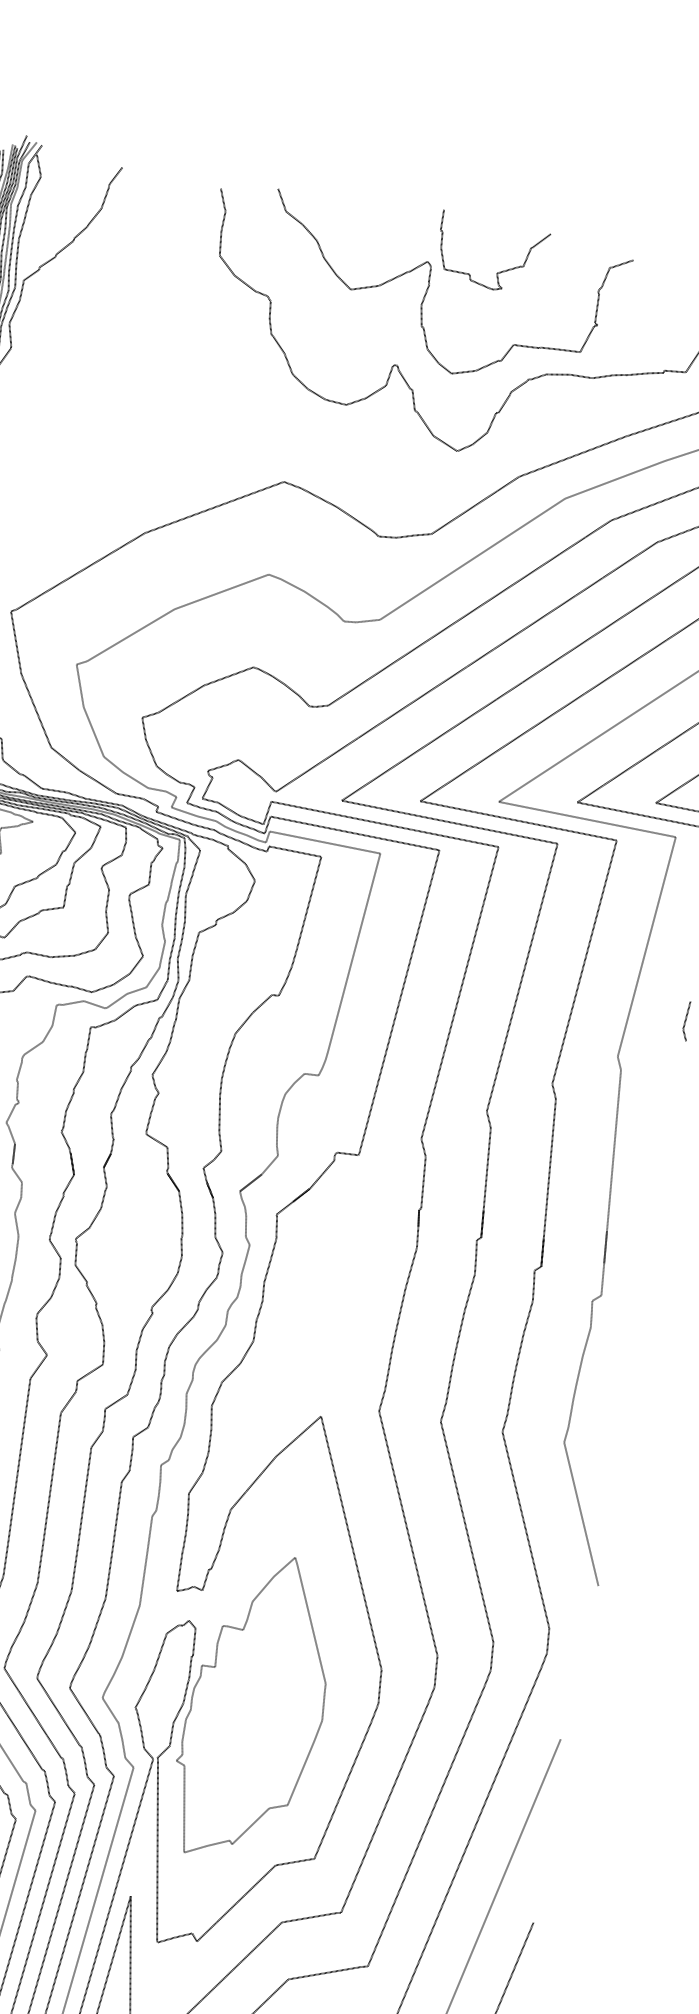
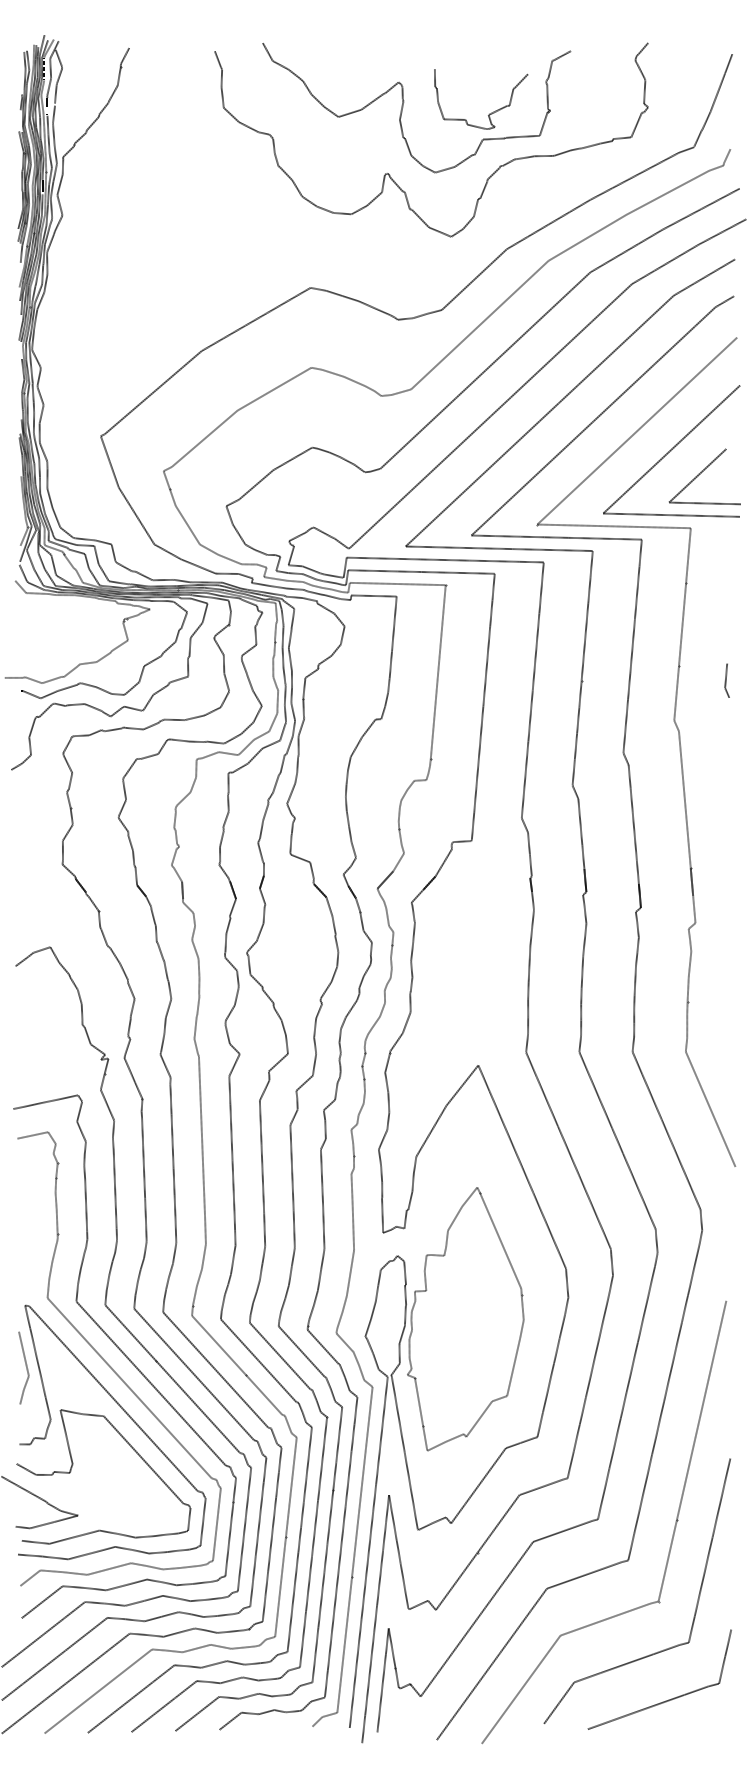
curve: (498, 271) -> (489, 113), moved

